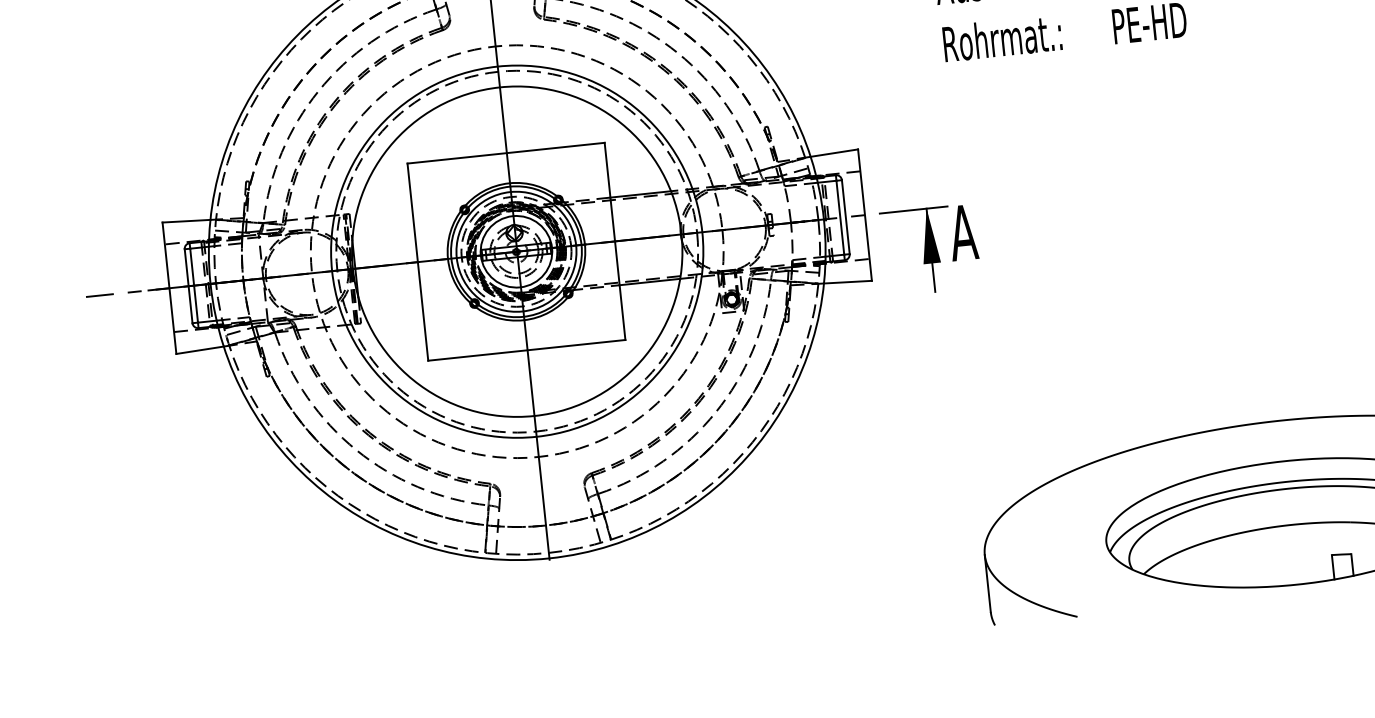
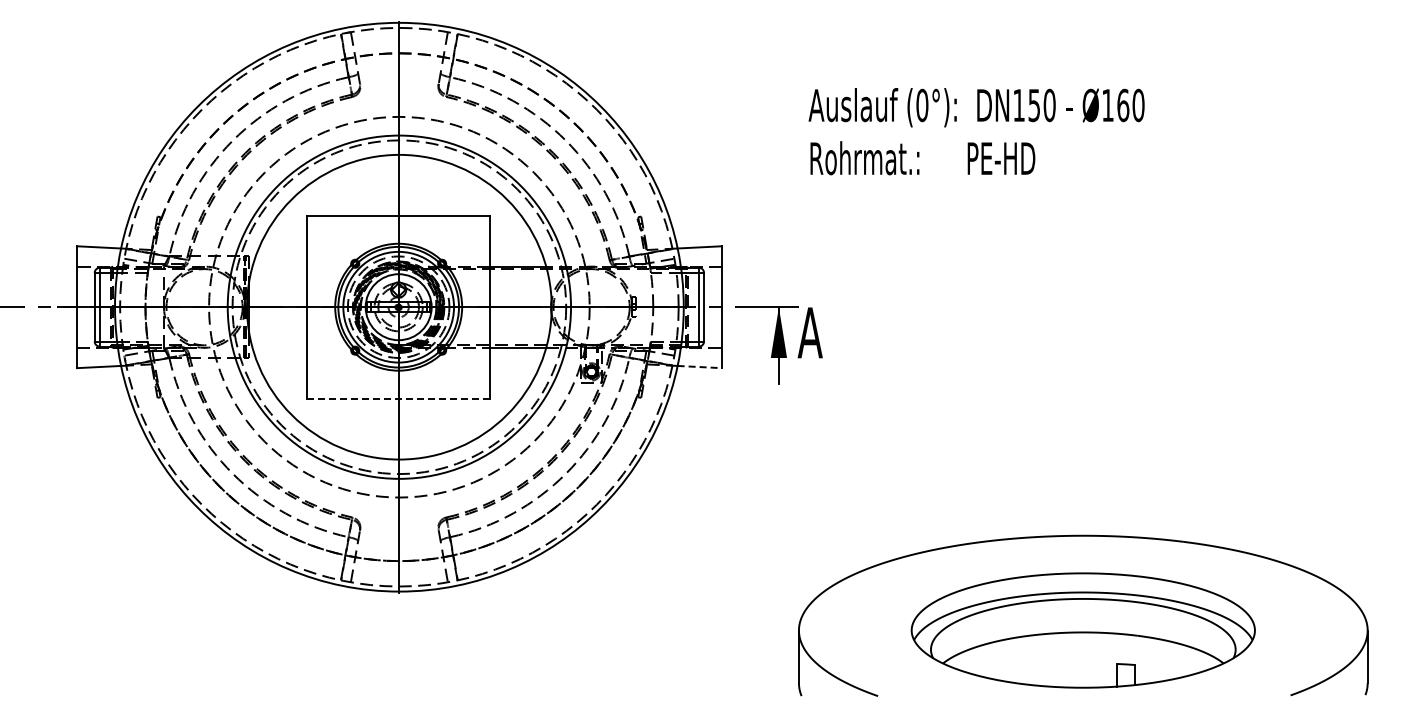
line: (848, 282) -> (700, 367), solid -> dashed
line: (526, 350) -> (398, 398), solid -> dashed

